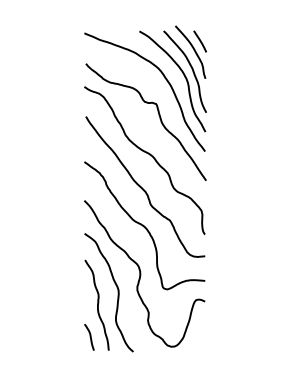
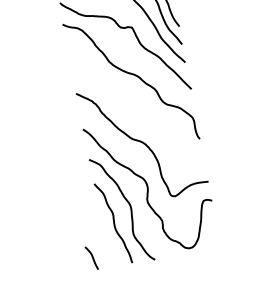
curve: (143, 188) -> (135, 107), removed
curve: (89, 337) -> (91, 258), moved

